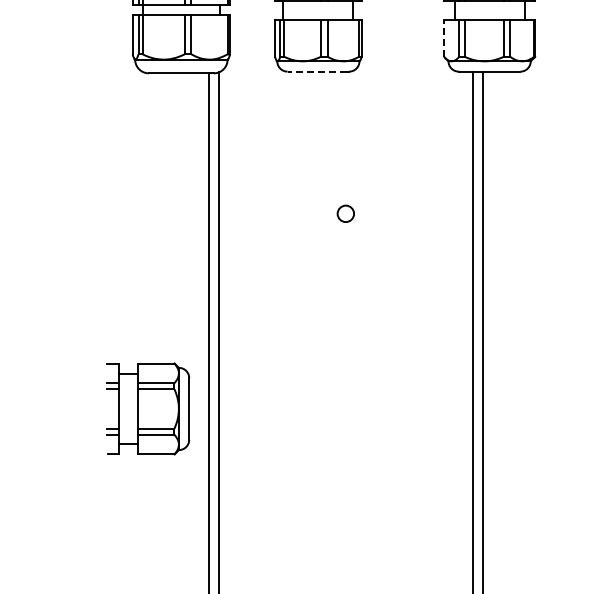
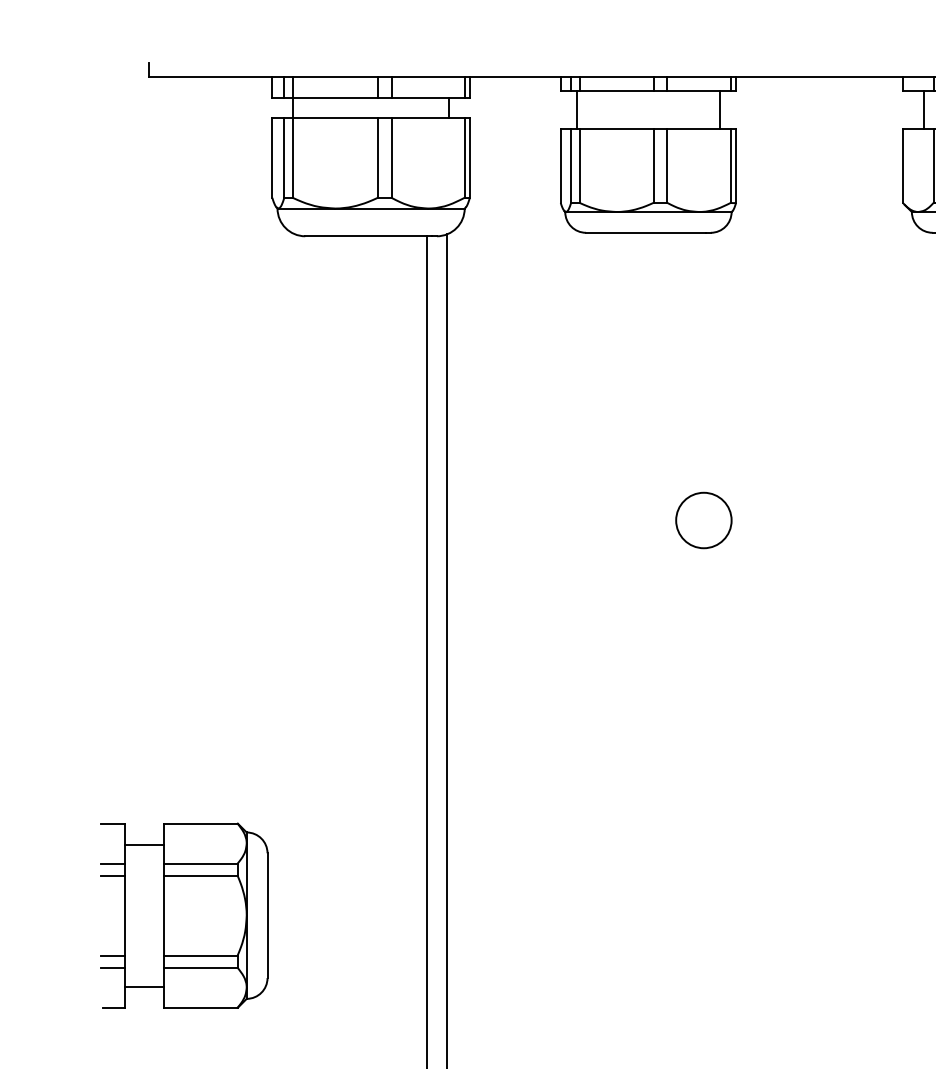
line: (444, 38) -> (903, 165), dashed -> solid
line: (317, 71) -> (646, 232), dashed -> solid
circle: (345, 213) -> (703, 519), size x1.67
part: (148, 408) -> (185, 914), moved

